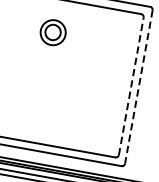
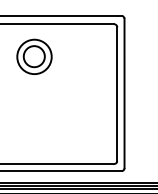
part: (53, 32) -> (34, 56), size x1.43
line: (131, 86) -> (117, 94), dashed -> solid
line: (138, 87) -> (124, 93), dashed -> solid

